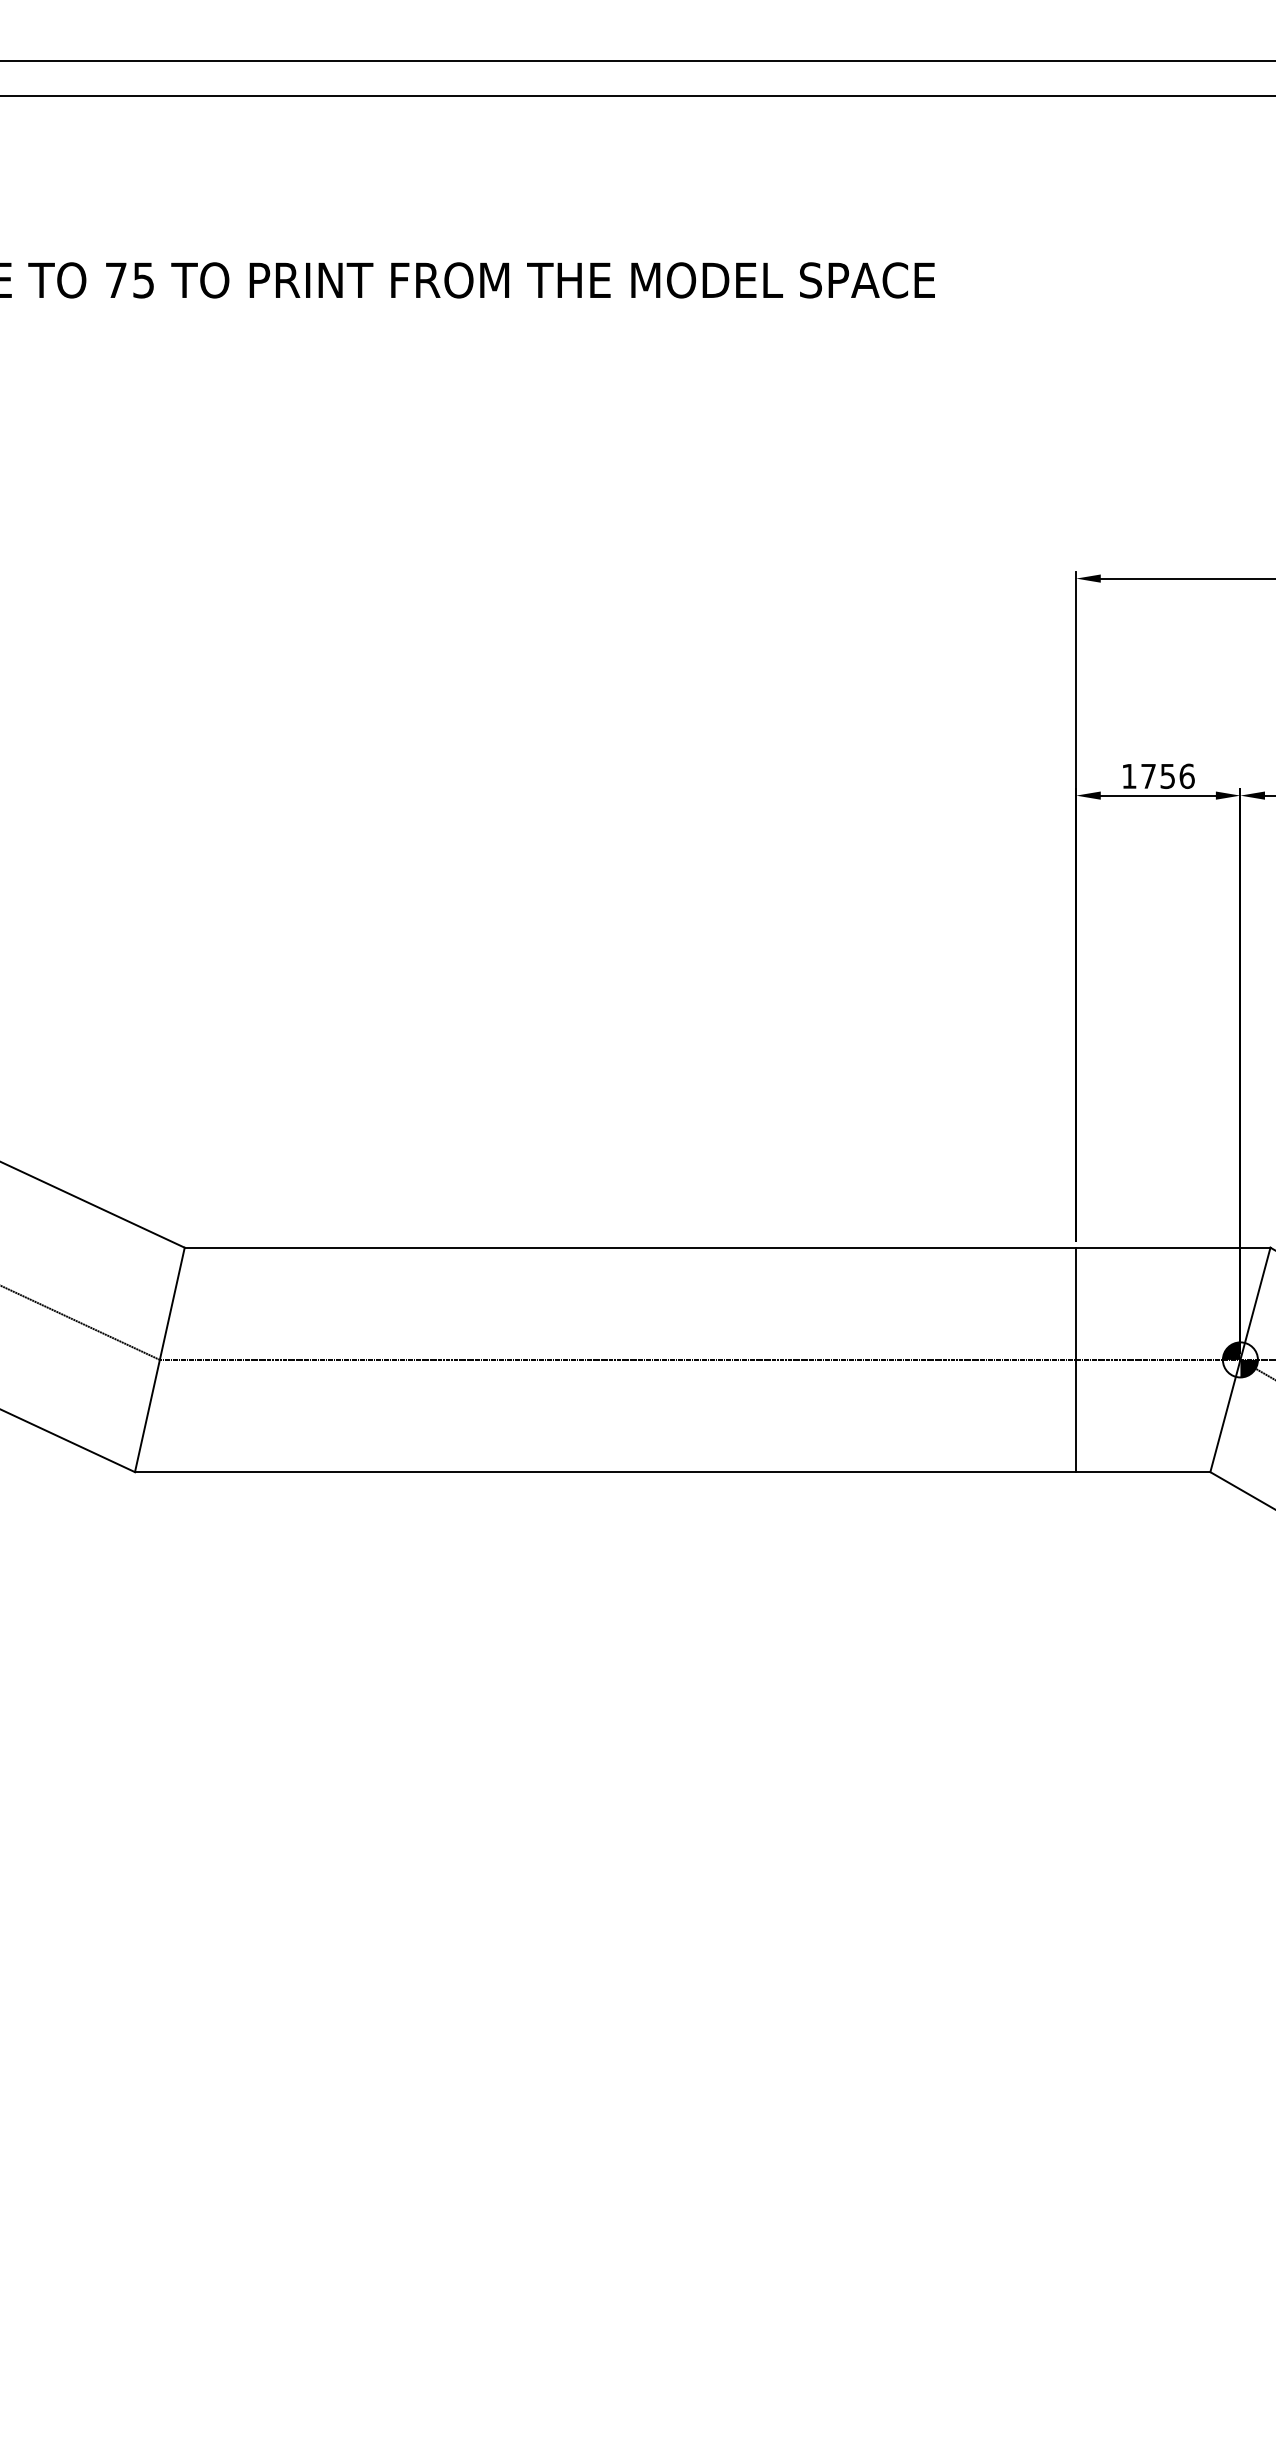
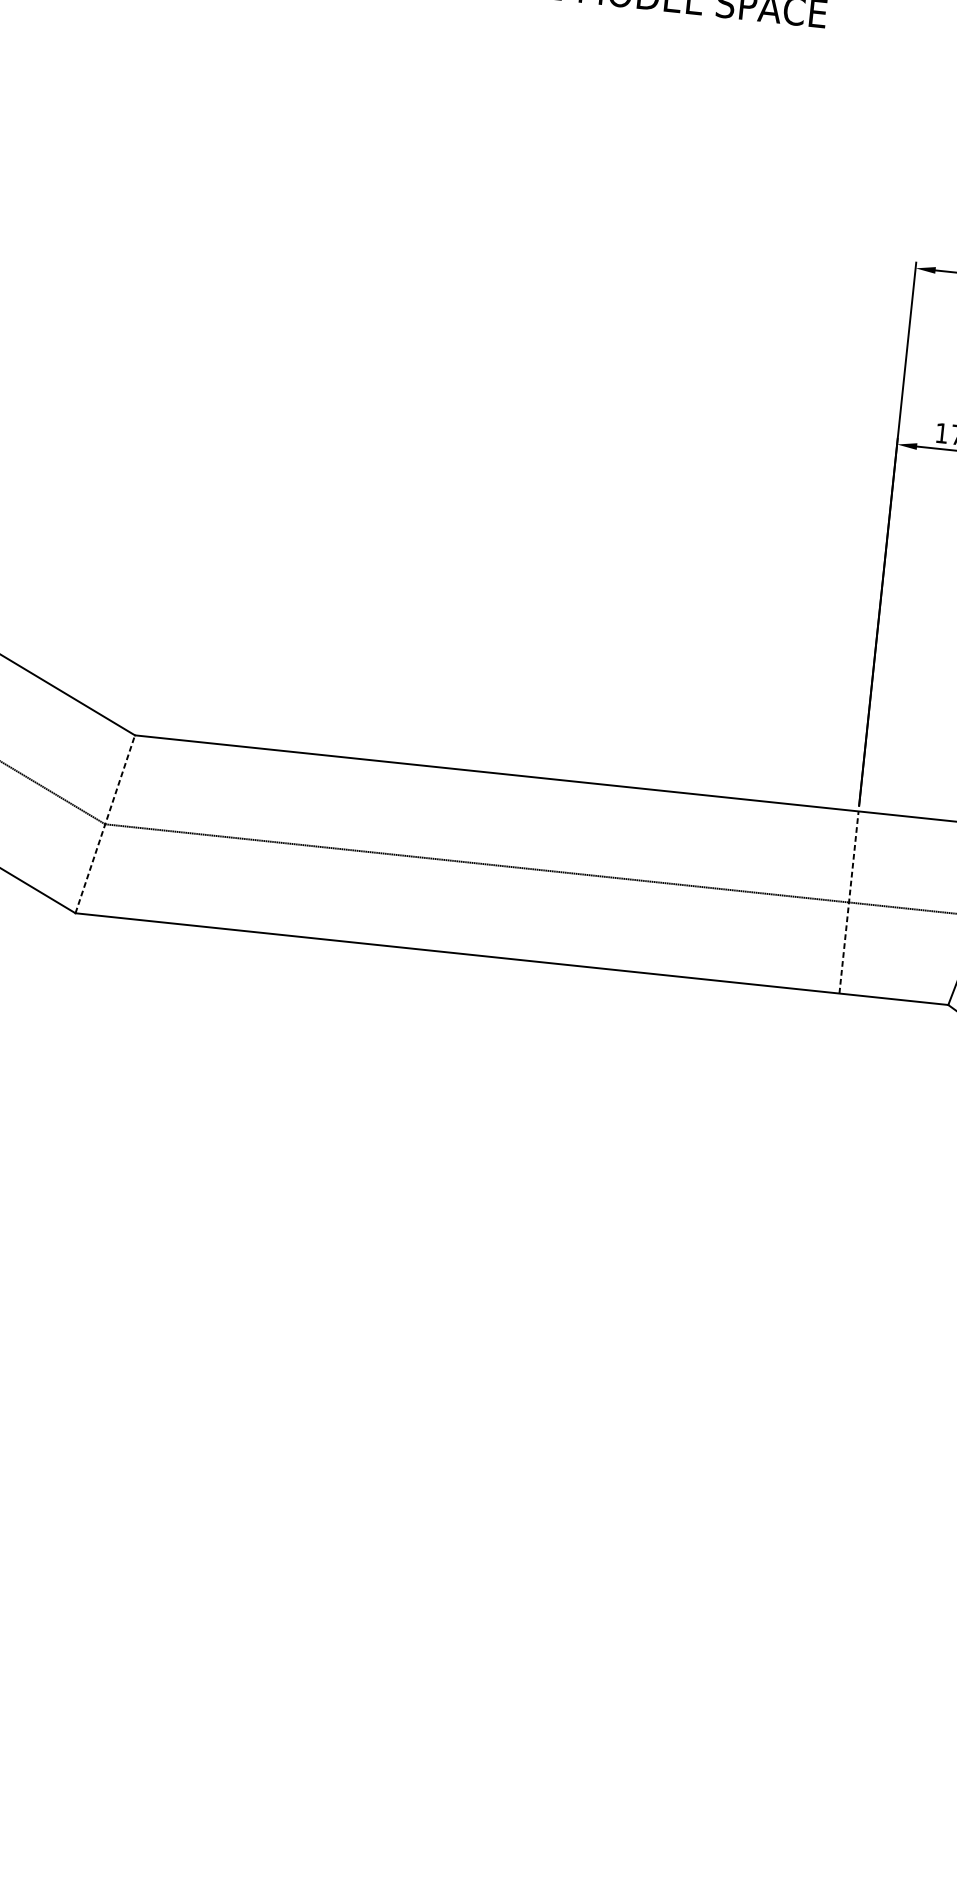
line: (159, 1359) -> (105, 823), solid -> dashed
line: (1076, 1359) -> (849, 902), solid -> dashed

